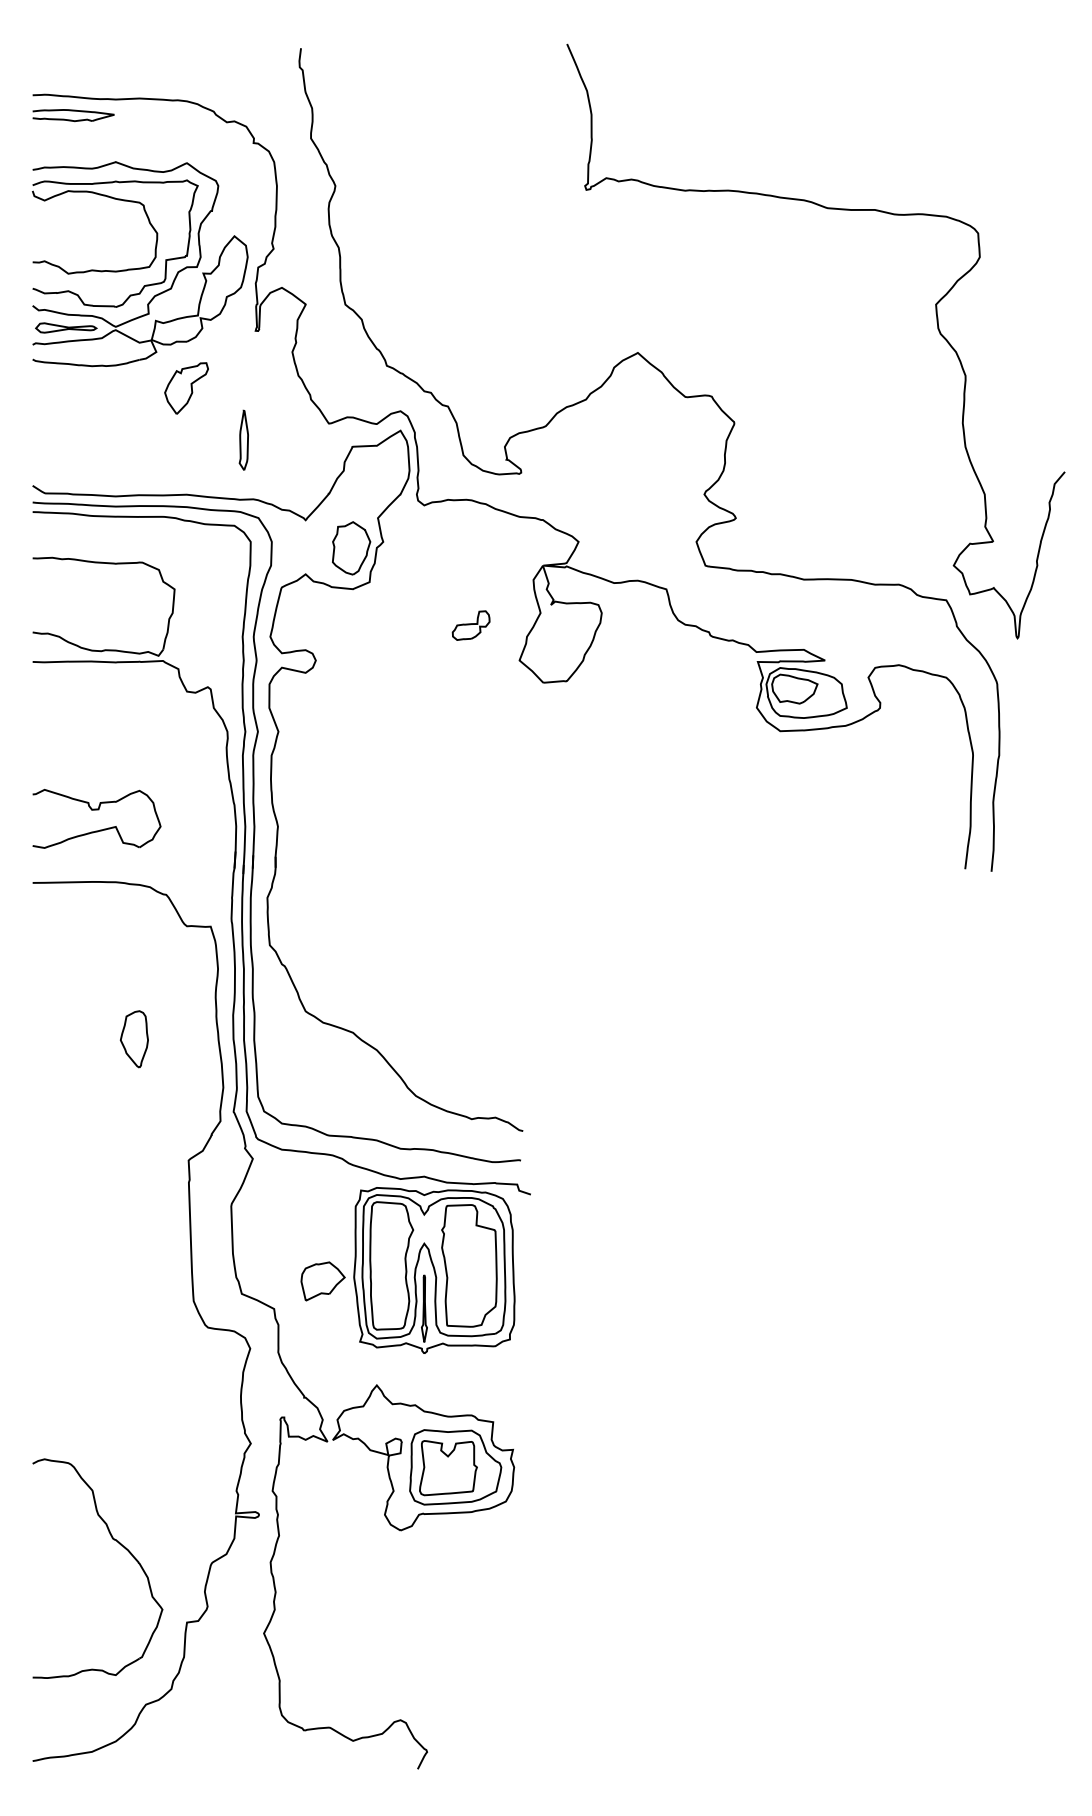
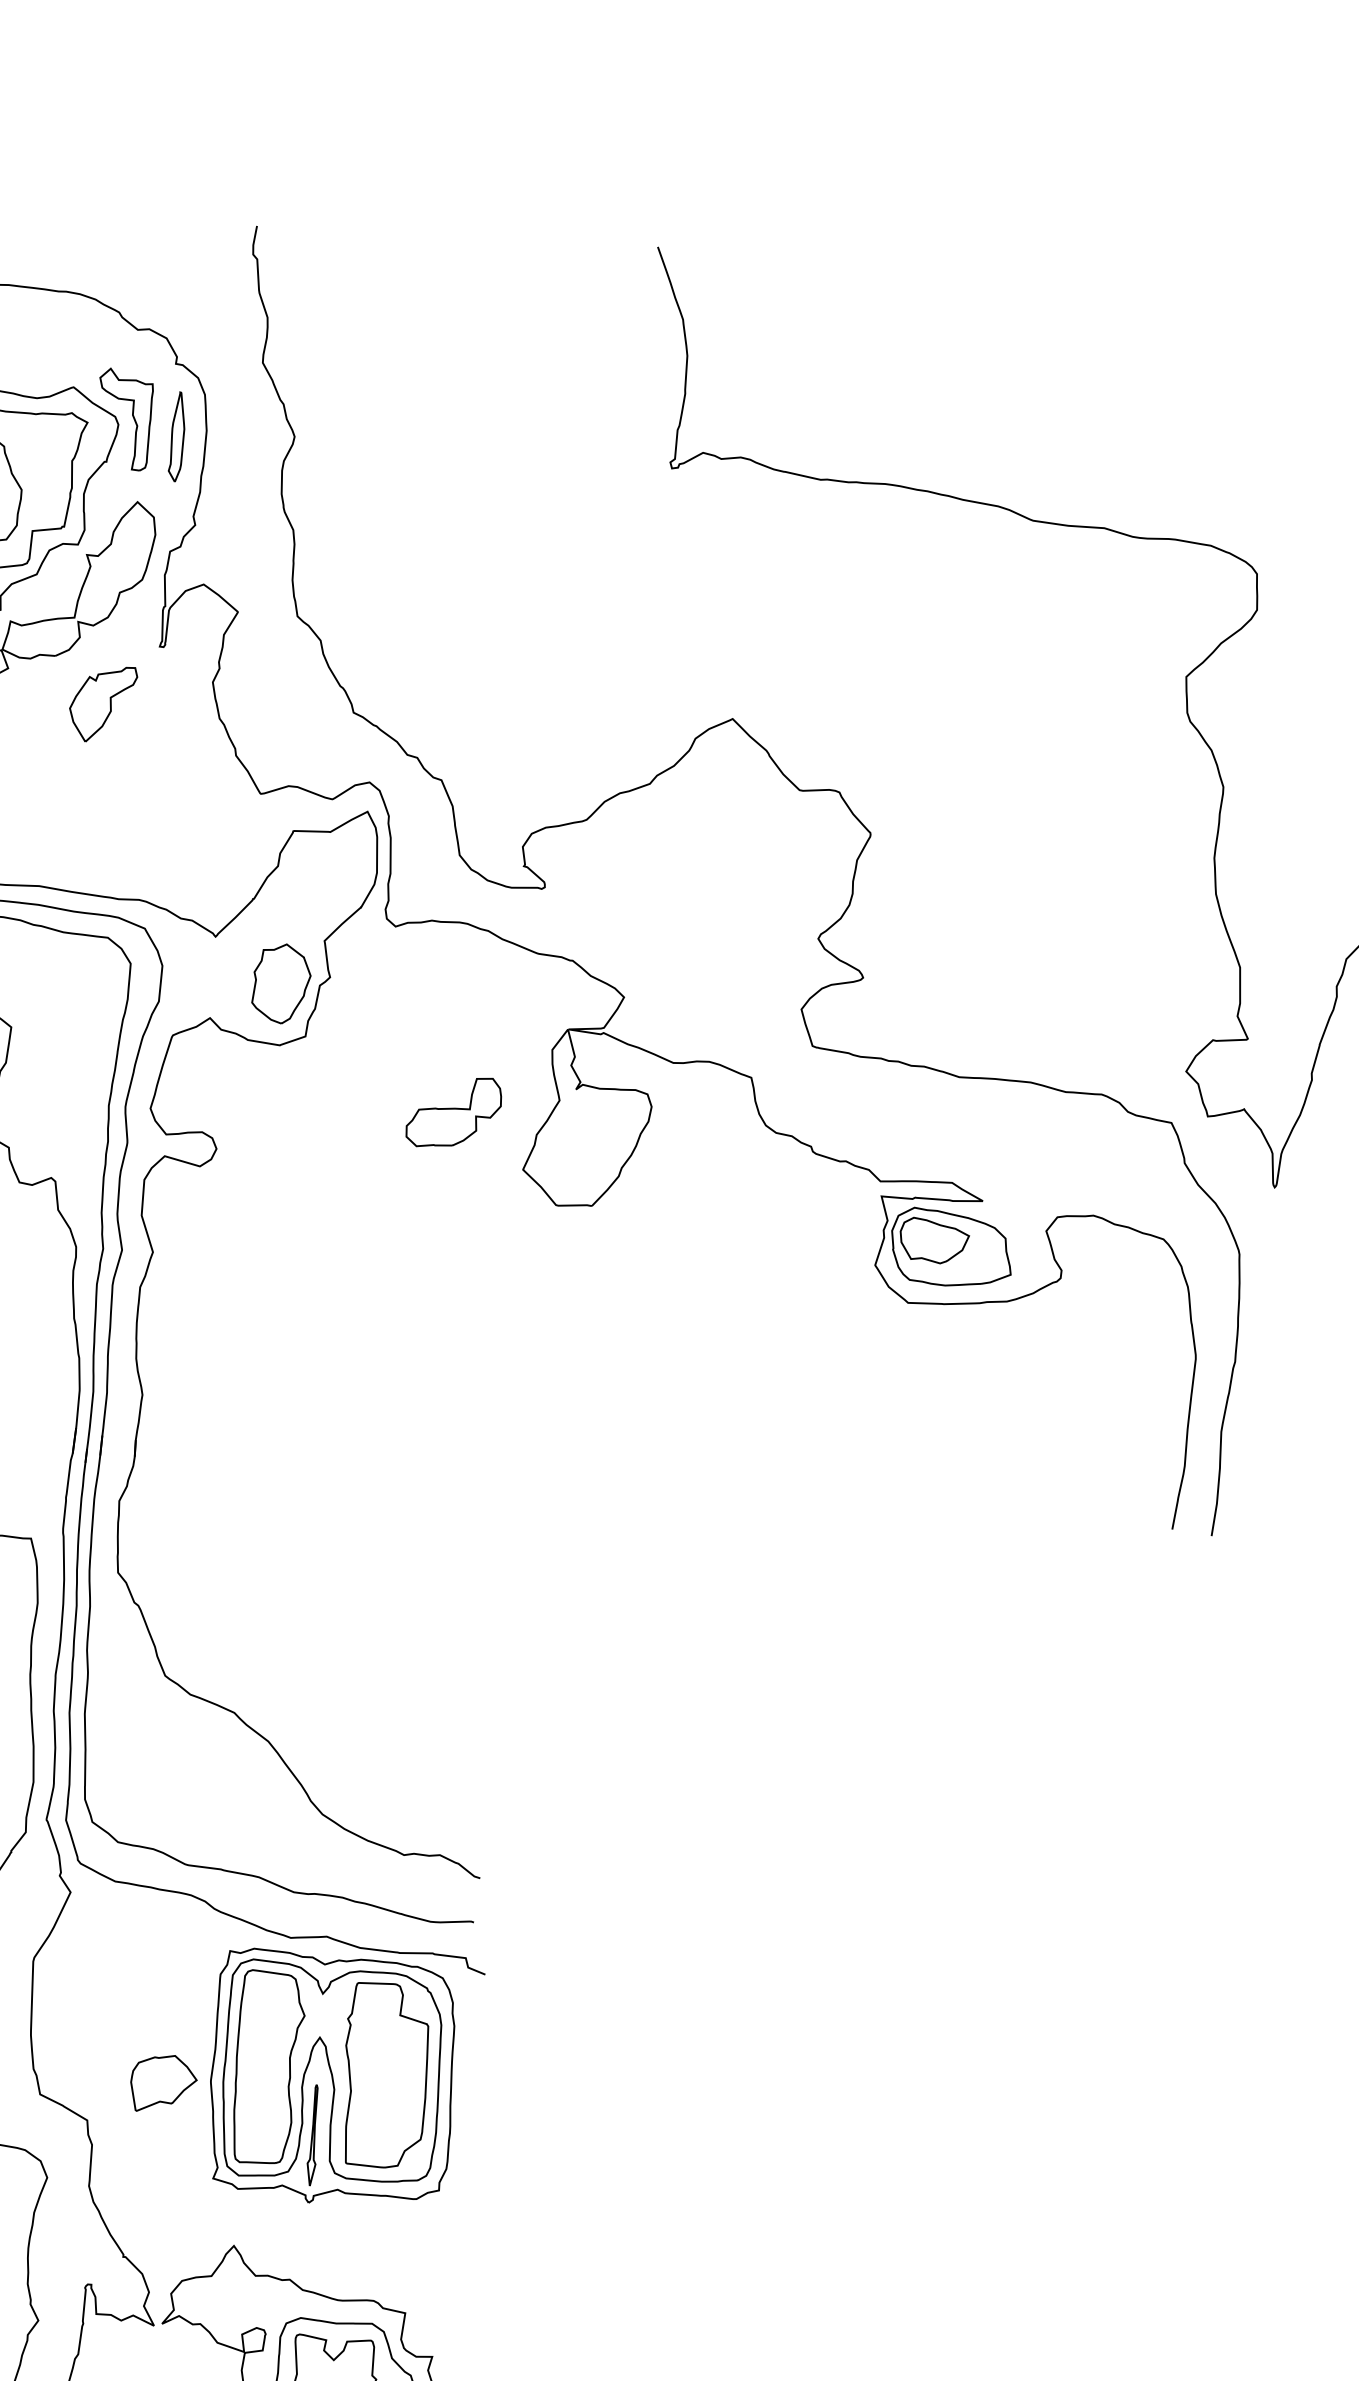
part: (221, 182) -> (123, 419), added
part: (186, 388) -> (102, 704), moved
part: (243, 439) -> (176, 435), moved
part: (470, 625) -> (452, 1112), size x1.67

